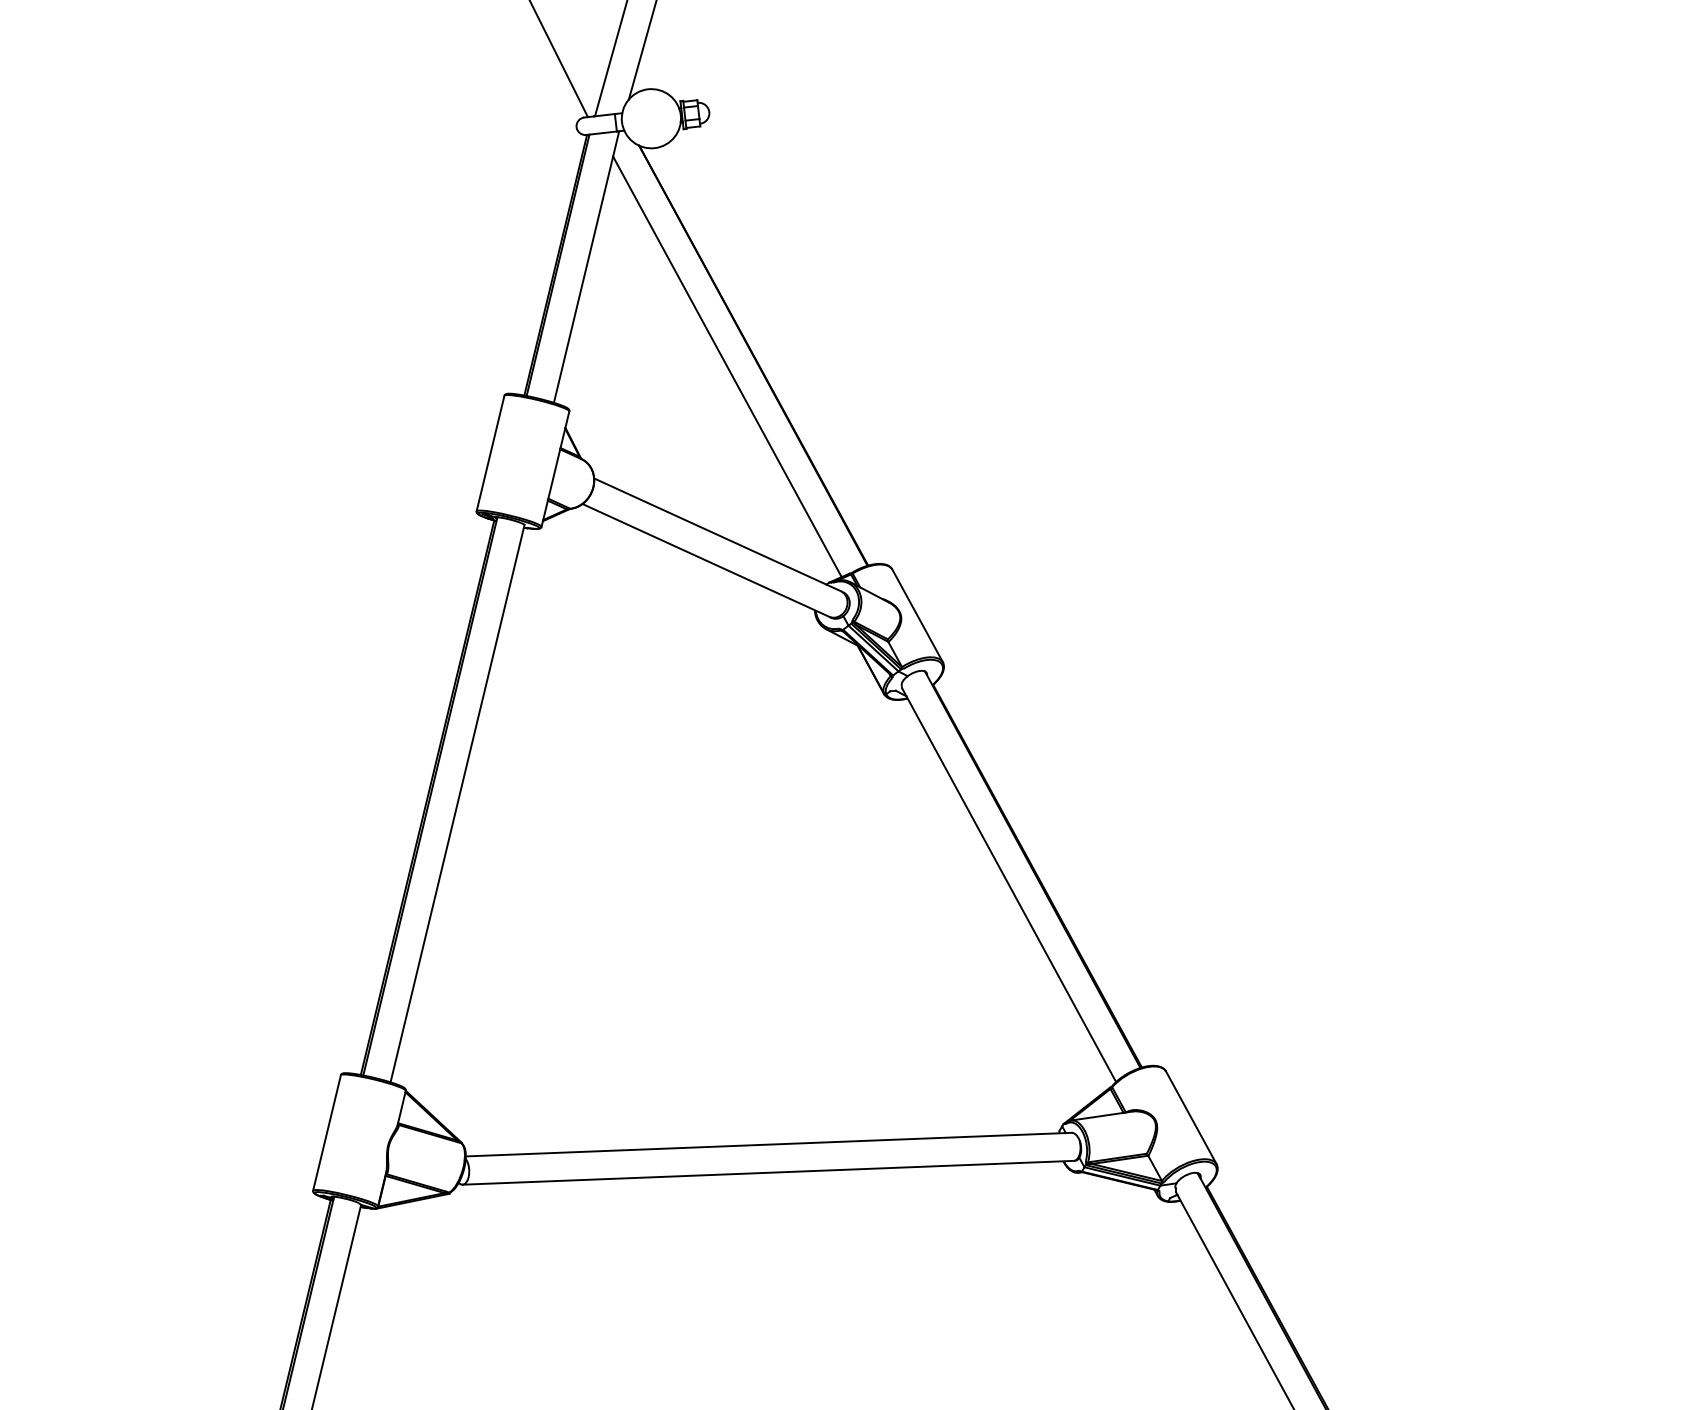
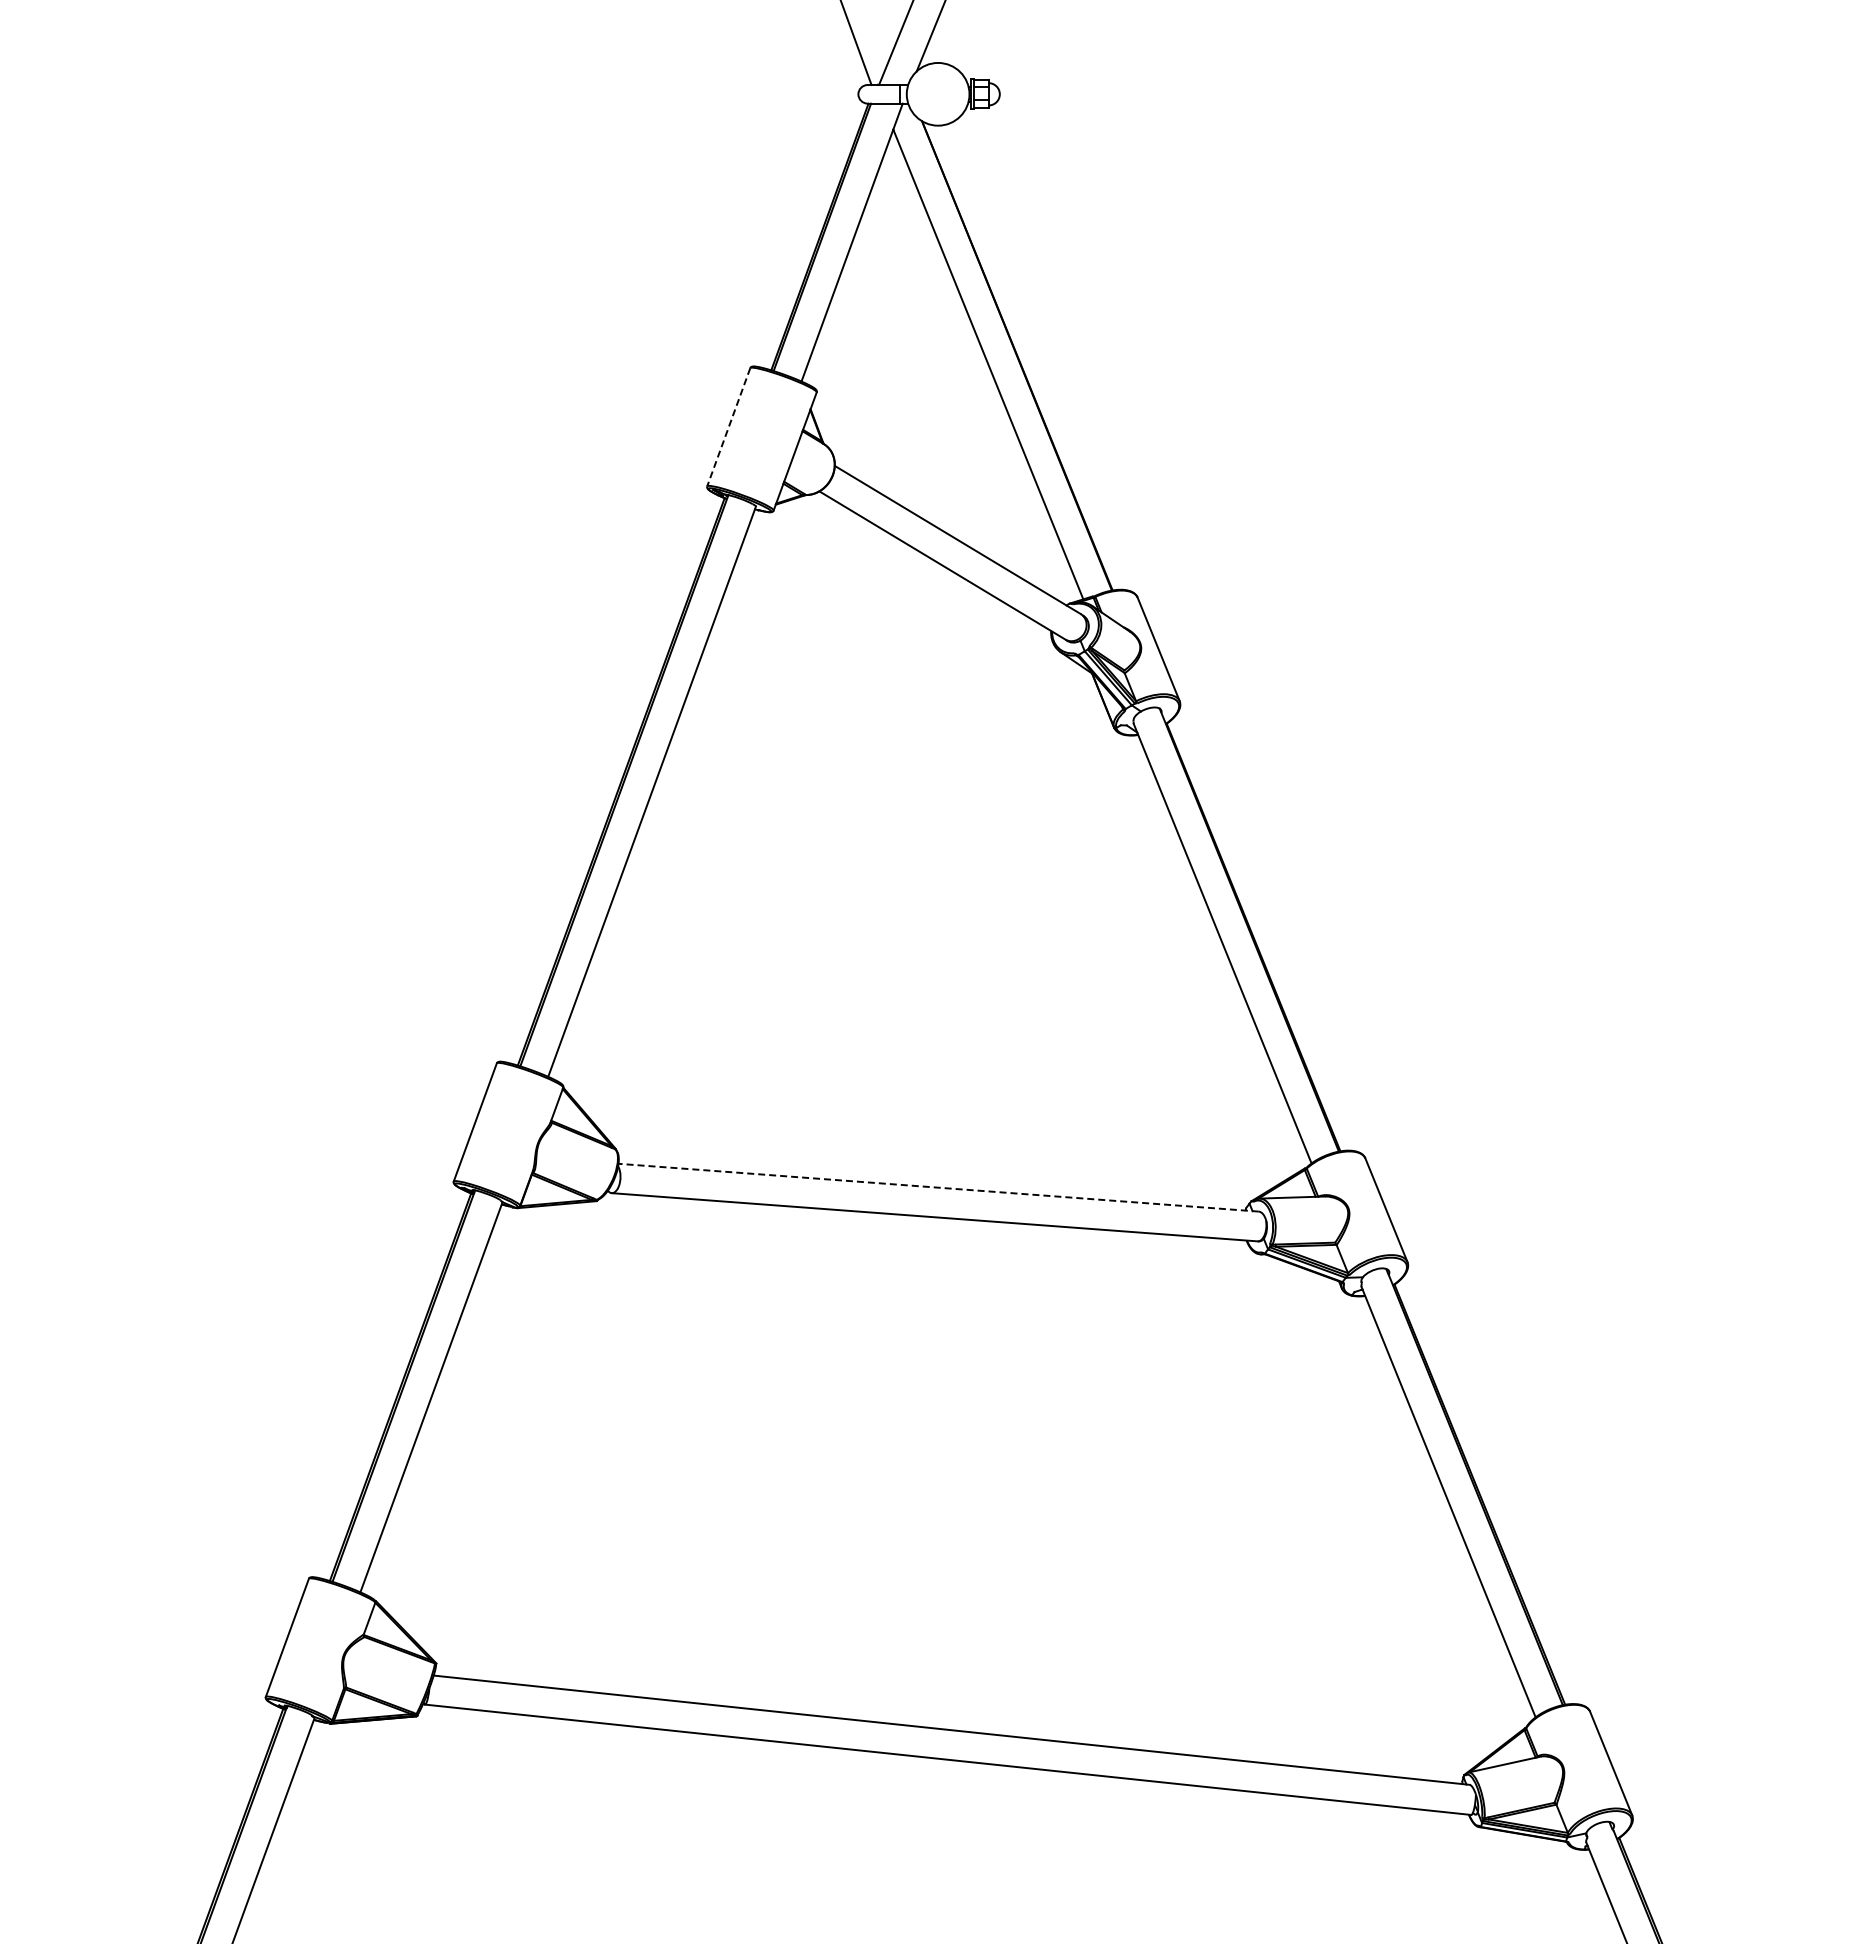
line: (490, 453) -> (728, 427), solid -> dashed
line: (768, 1144) -> (938, 1187), solid -> dashed

